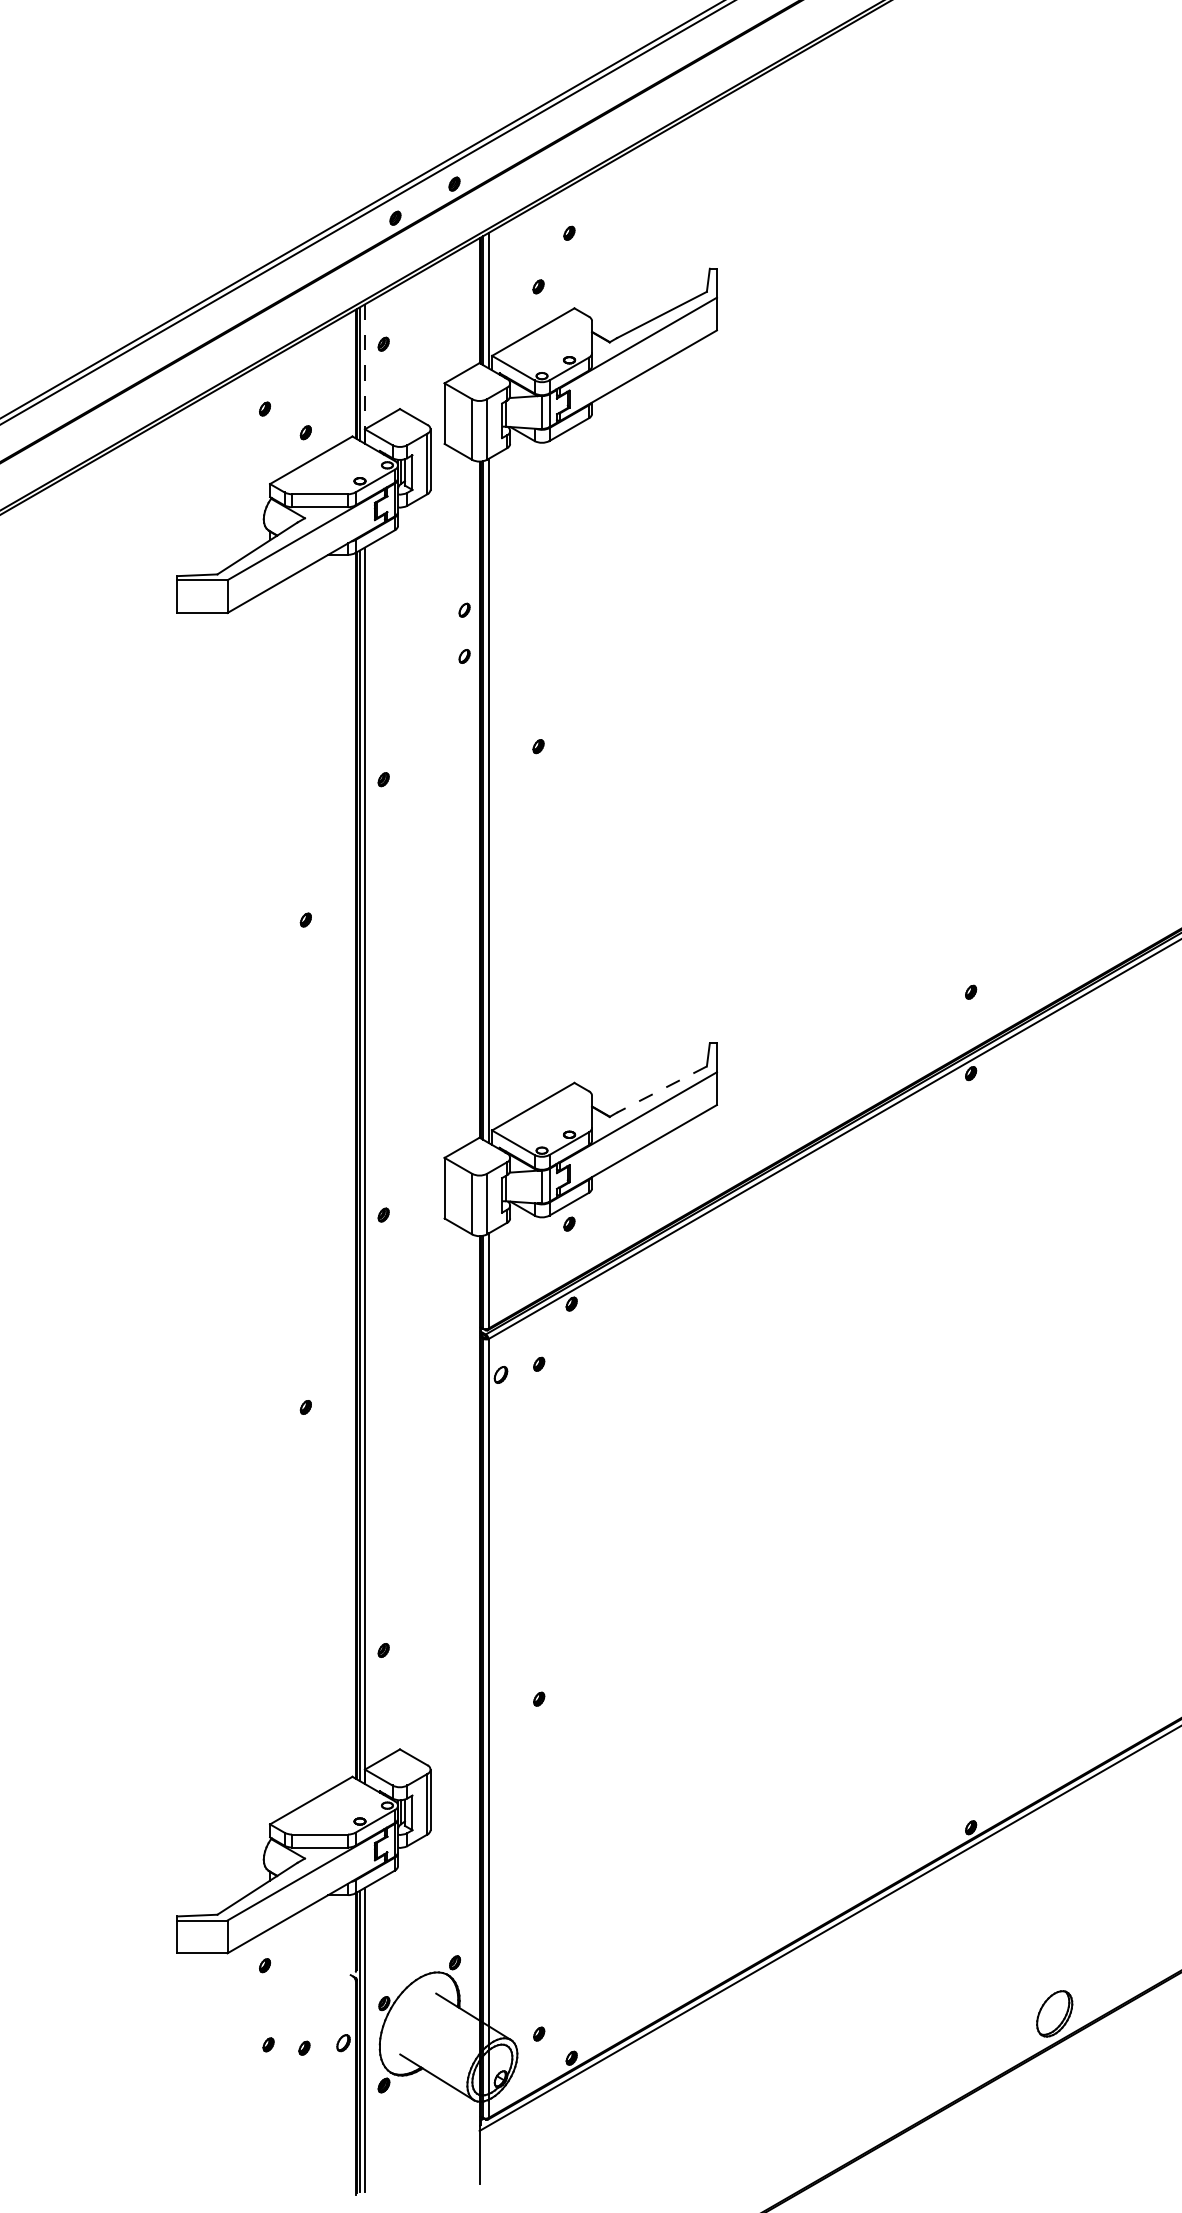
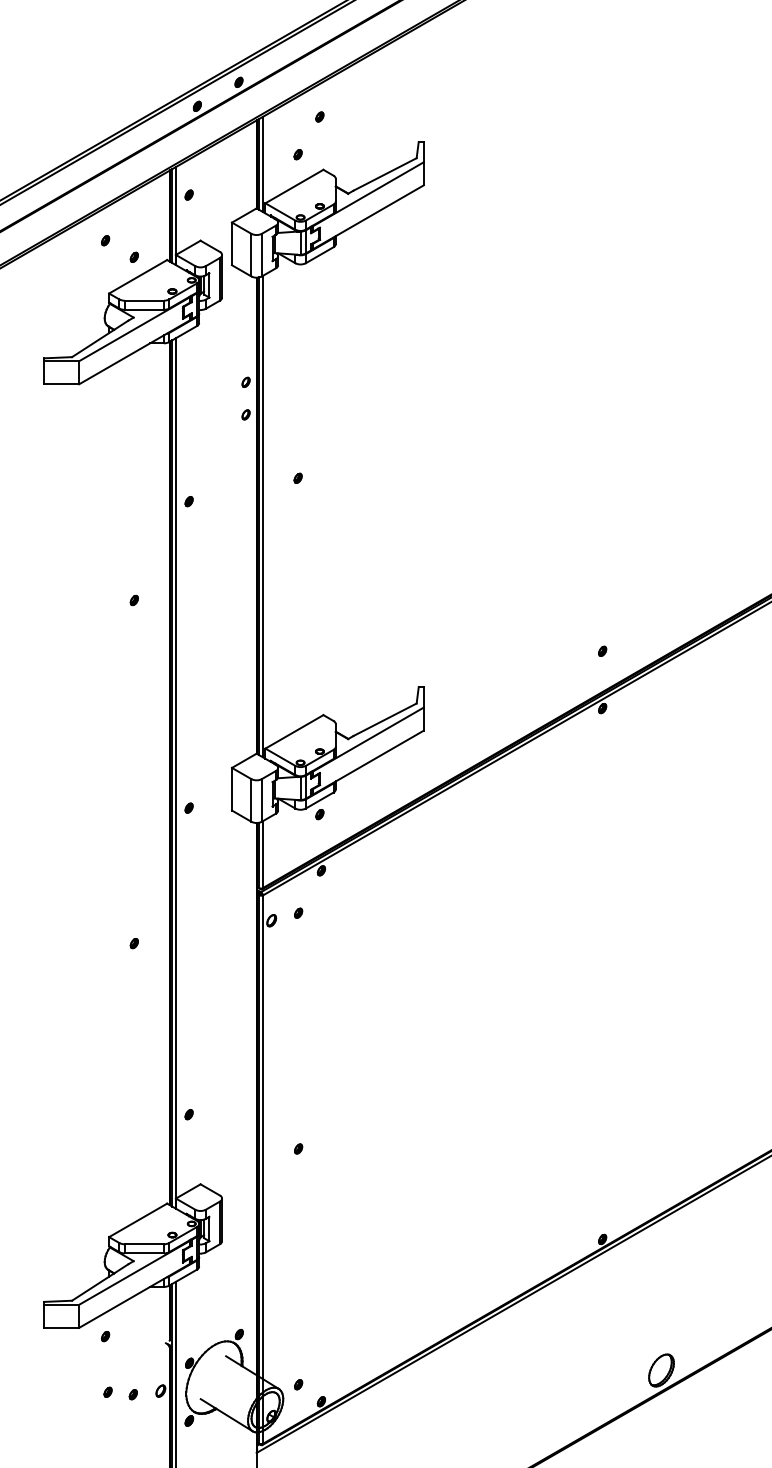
line: (364, 374) -> (175, 216), dashed -> solid
line: (661, 1089) -> (384, 719), dashed -> solid

